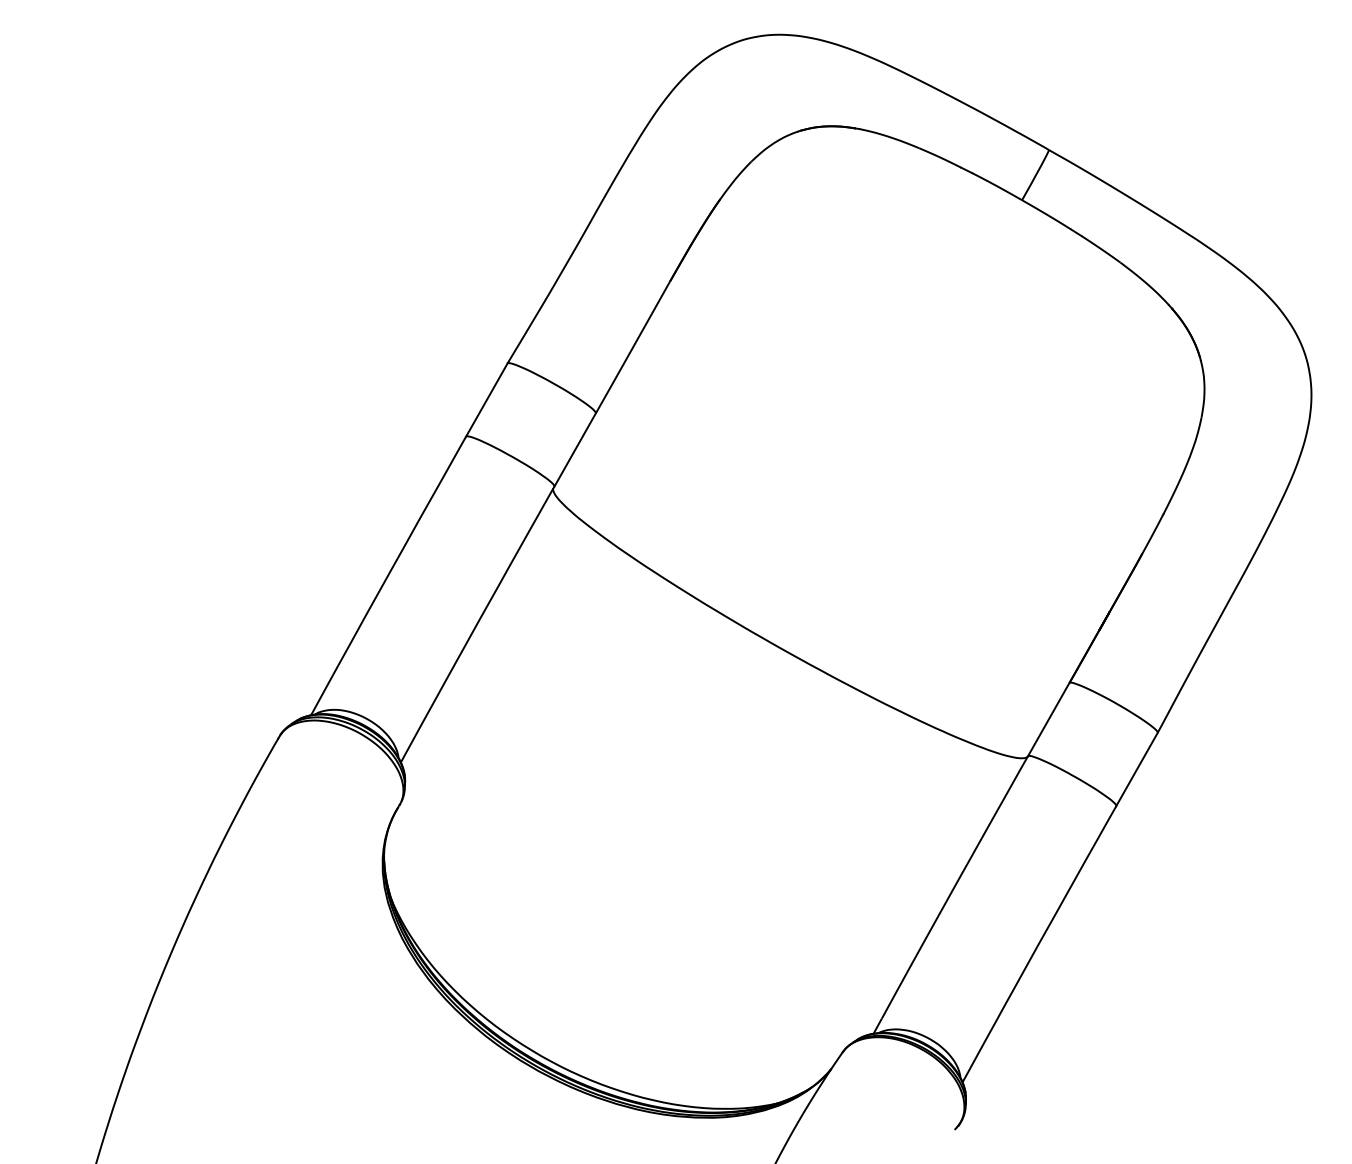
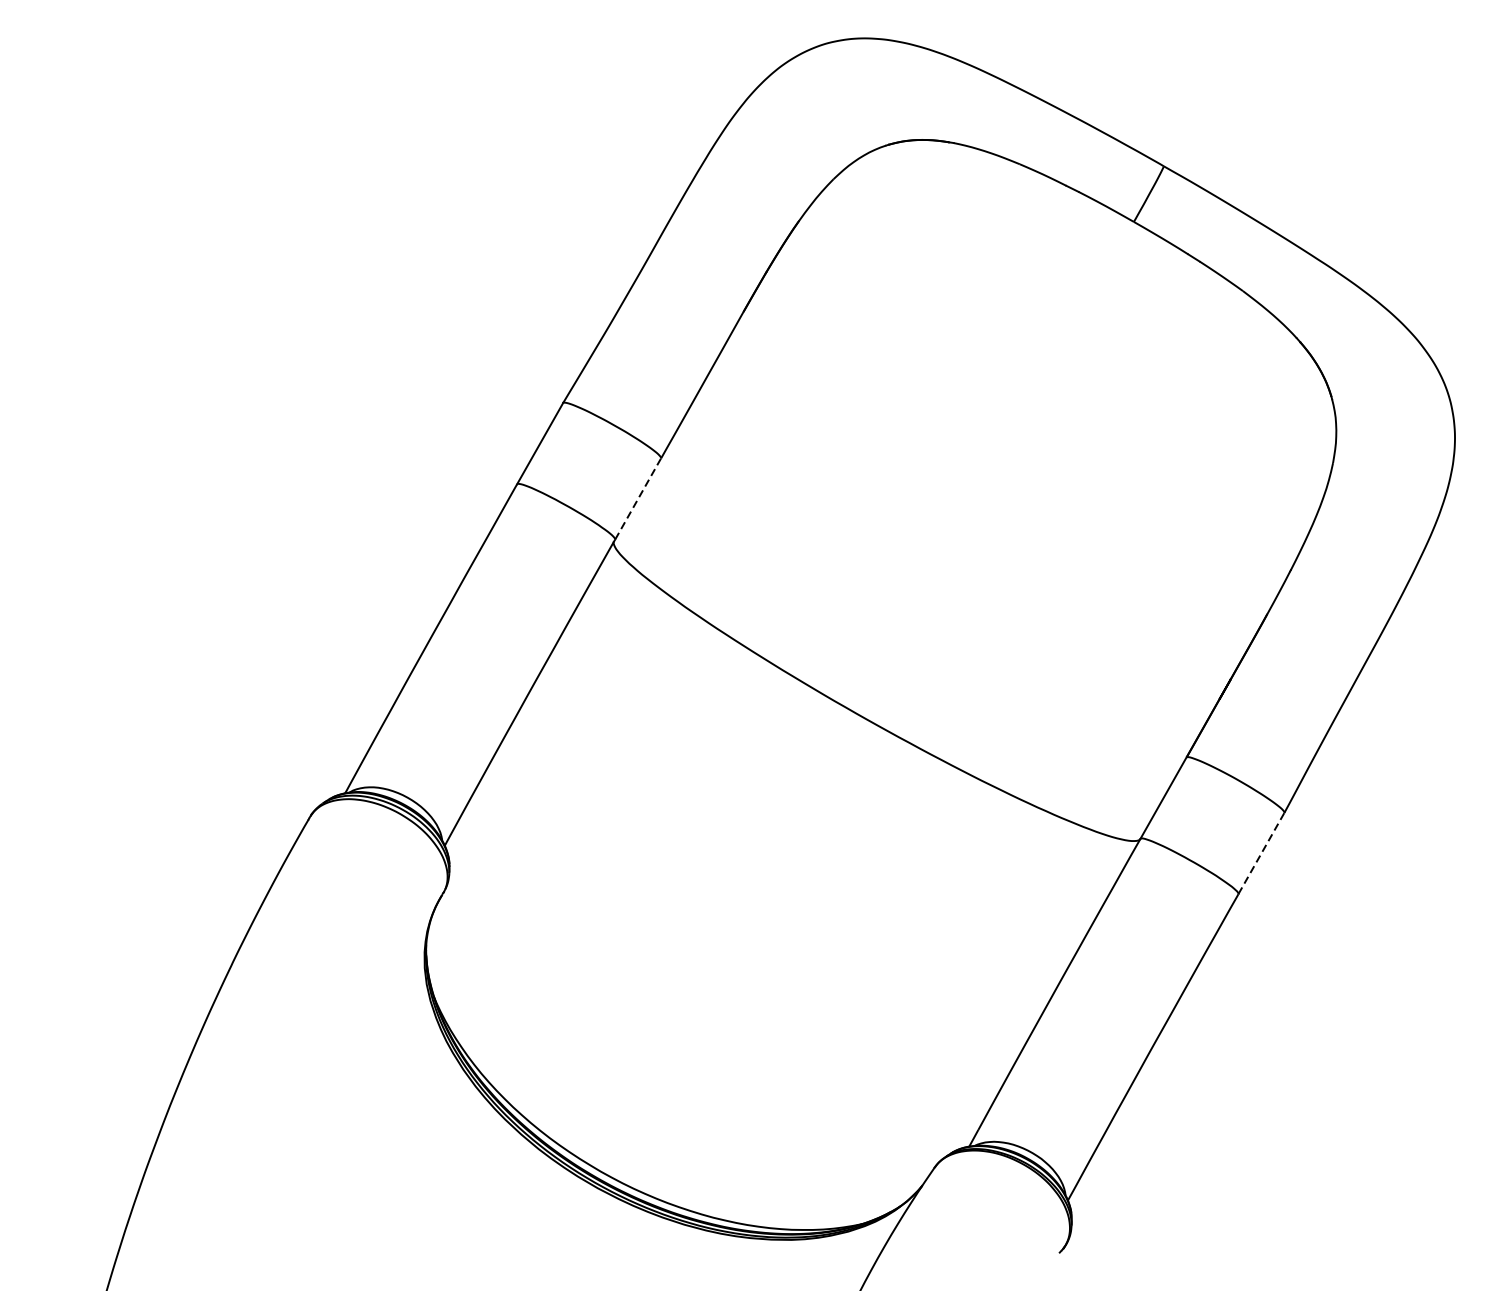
line: (575, 449) -> (638, 498), solid -> dashed
line: (1137, 769) -> (1261, 853), solid -> dashed

